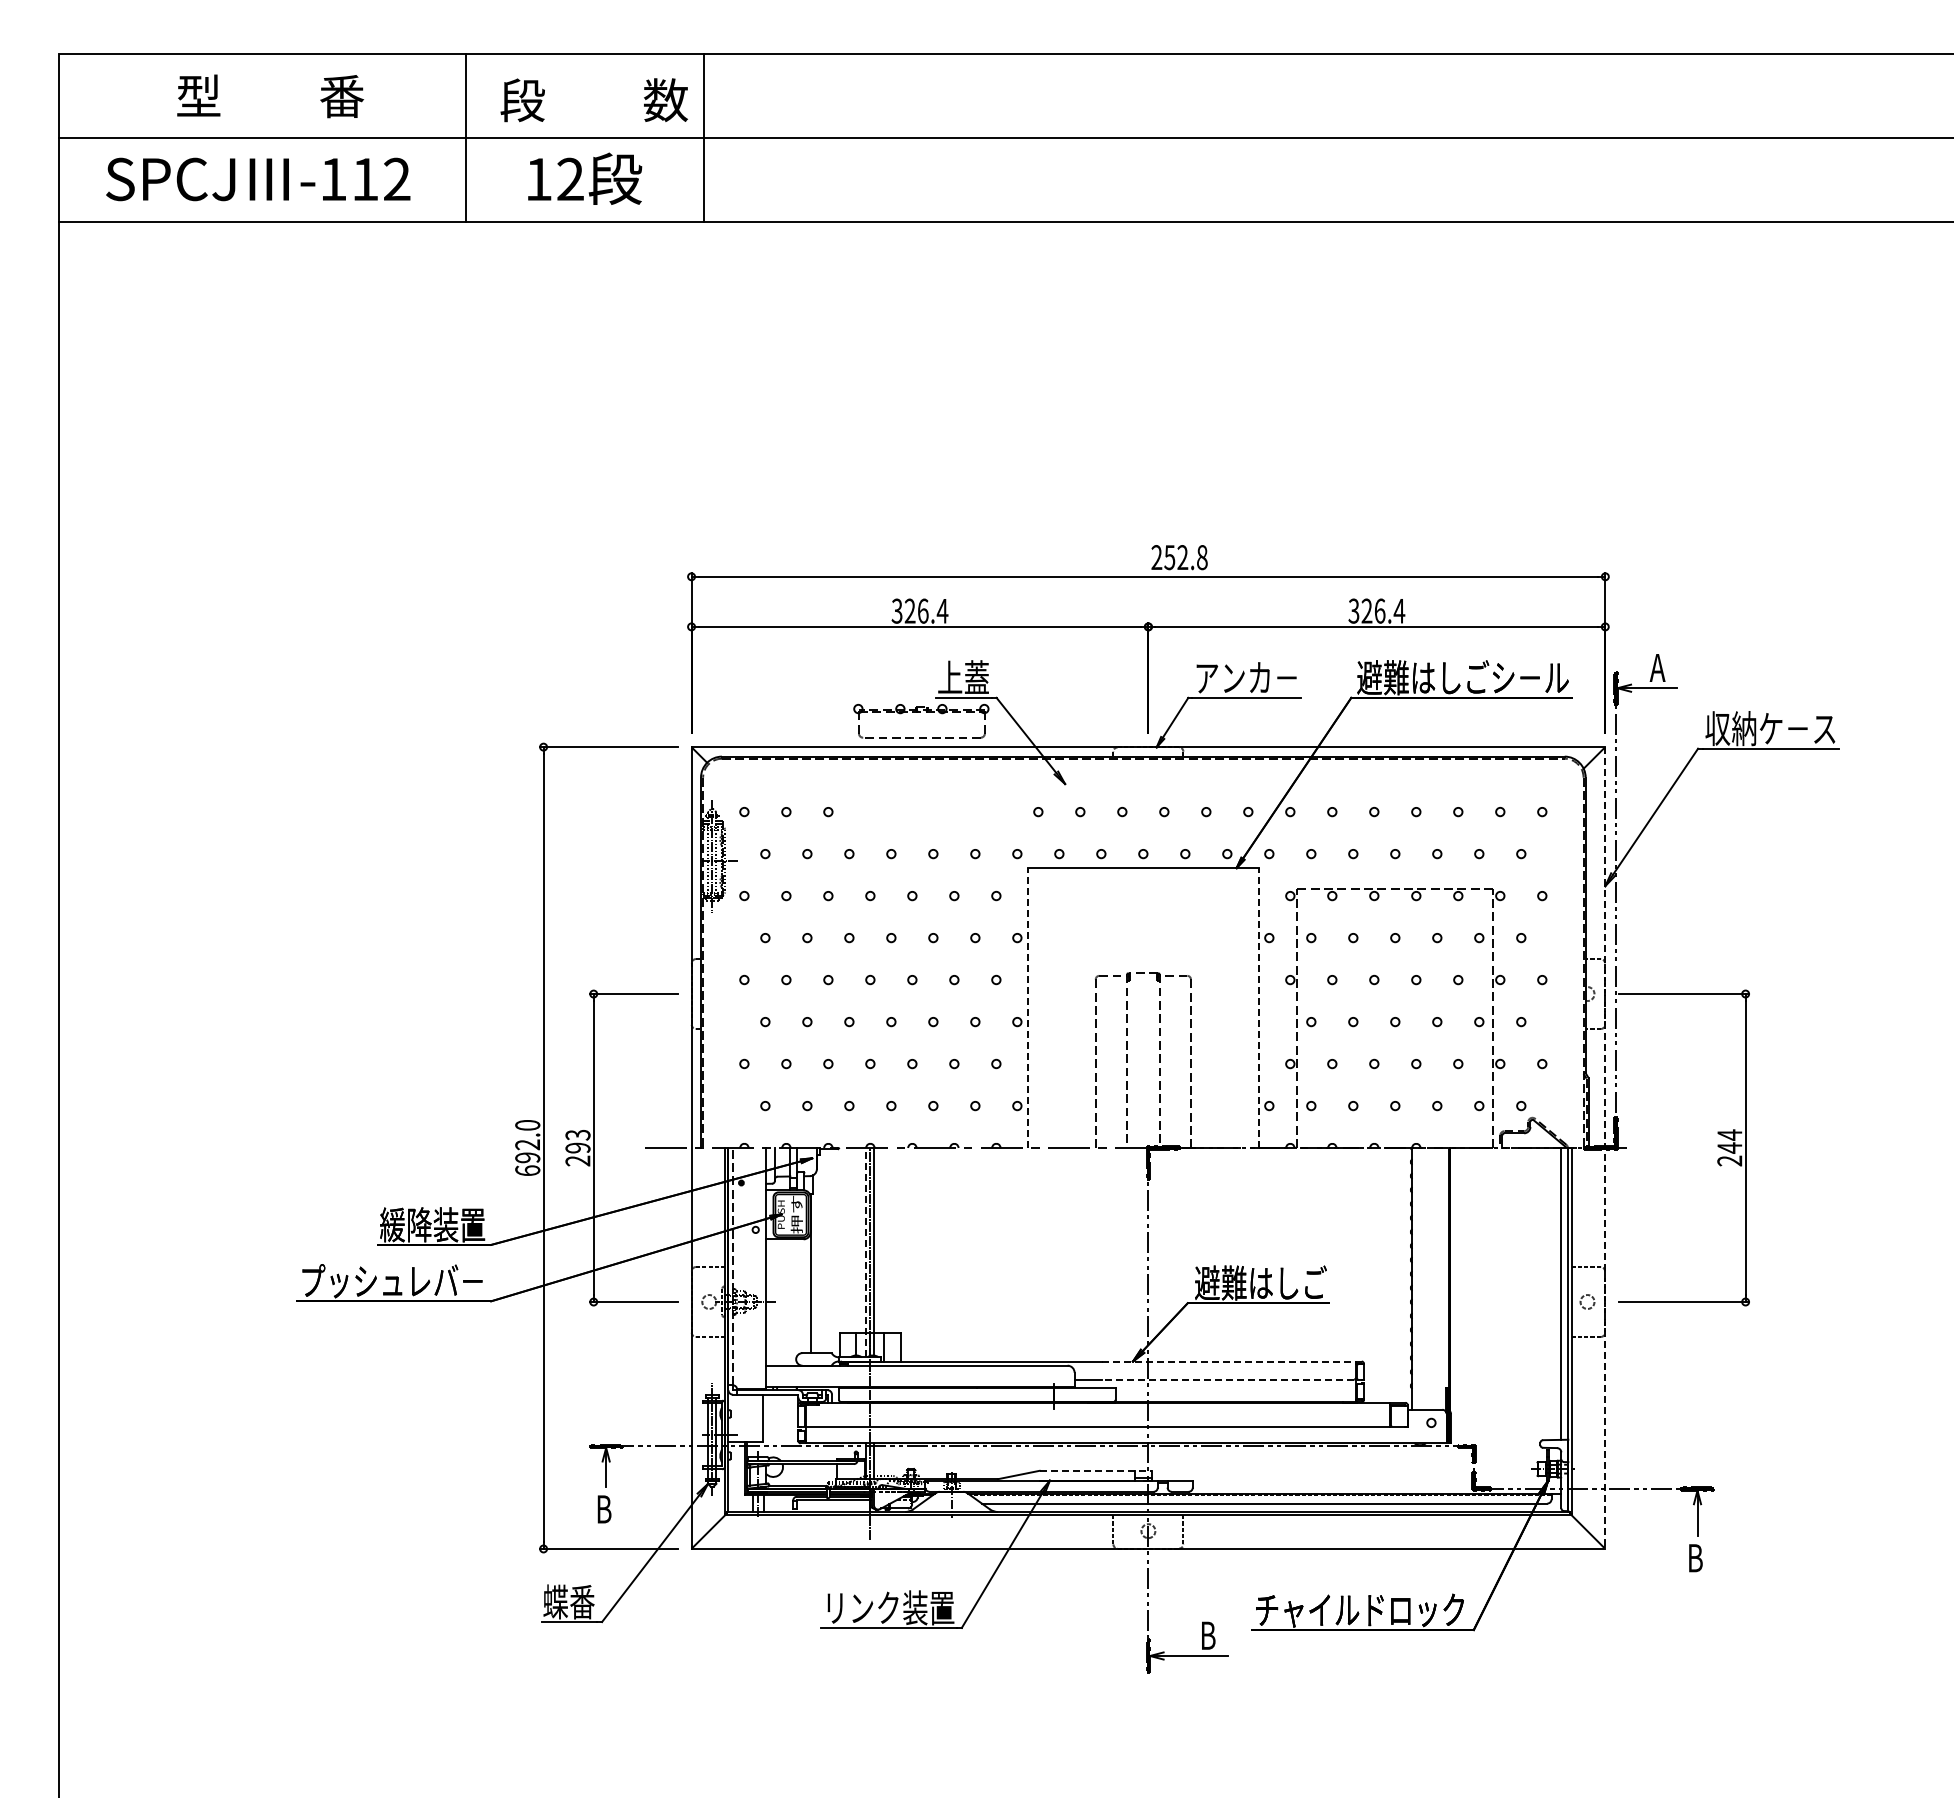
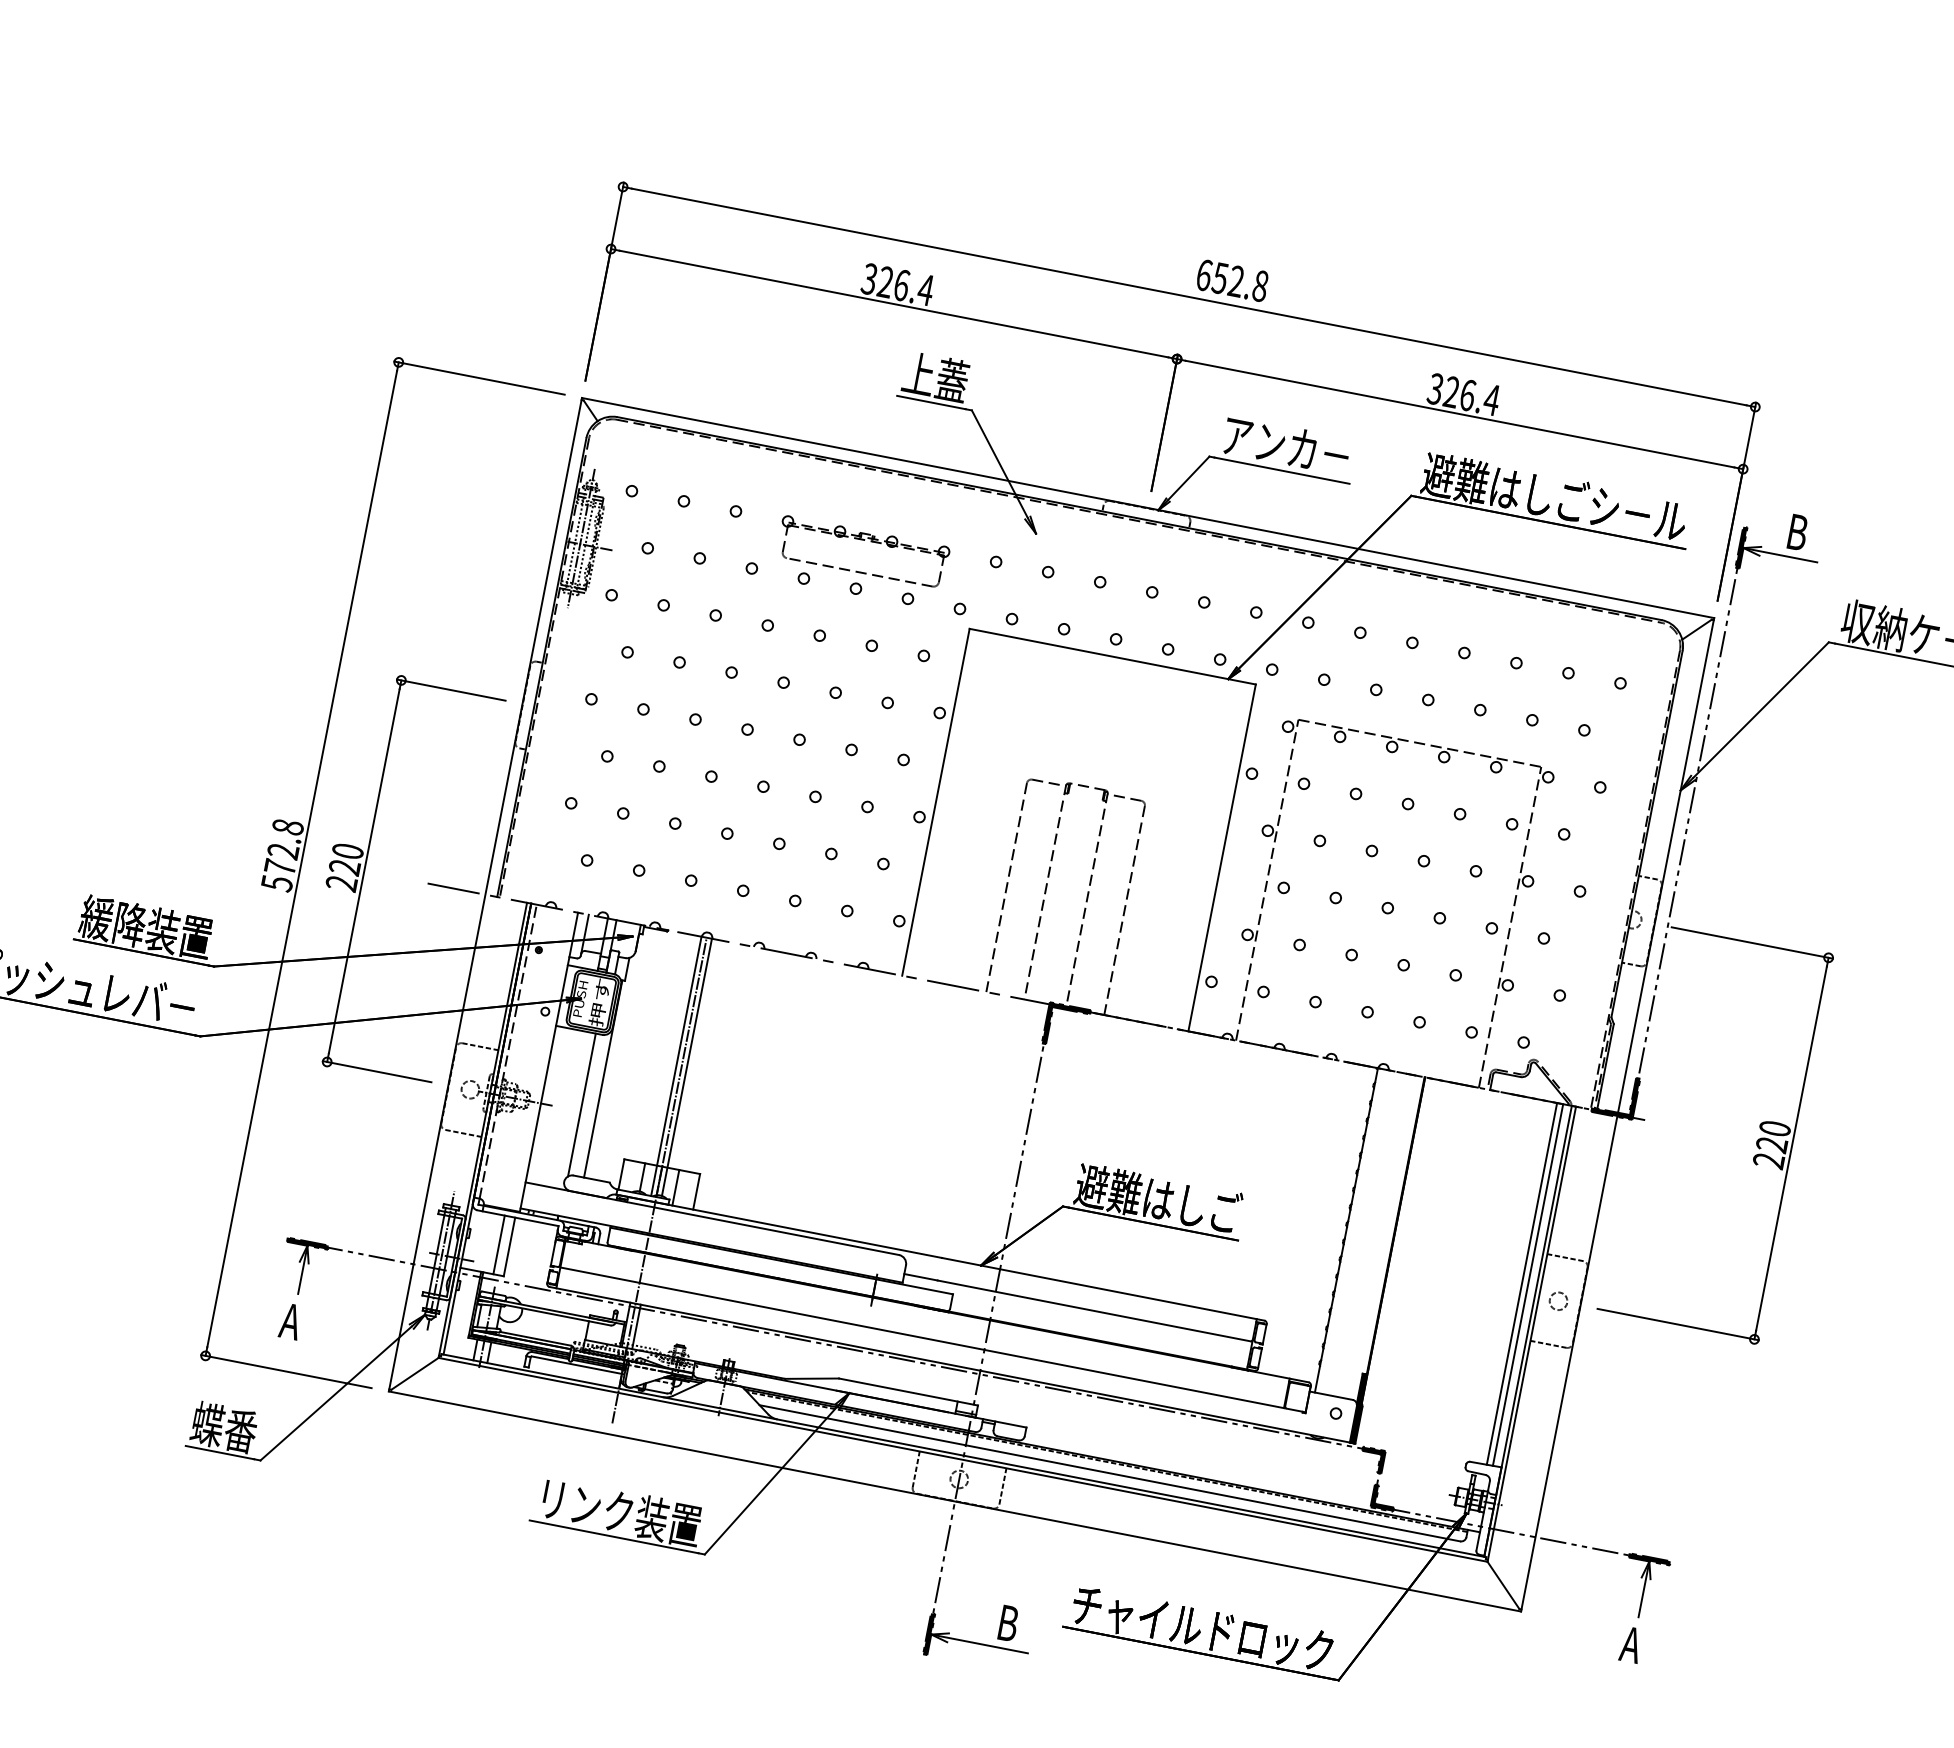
text: (1156, 557) -> (1203, 275), 252.8 -> 652.8
text: (1657, 667) -> (1798, 531), A -> B
part: (920, 712) -> (864, 540), moved
line: (1027, 1008) -> (935, 802), dashed -> solid
line: (1258, 1008) -> (1221, 858), dashed -> solid
text: (577, 1141) -> (345, 859), 293 -> 220
text: (1729, 1141) -> (1773, 1136), 244 -> 220
text: (527, 1148) -> (282, 855), 692.0 -> 572.8
line: (1605, 1148) -> (1617, 1115), dashed -> solid
line: (865, 1252) -> (675, 1066), dashed -> solid
line: (1556, 1293) -> (1522, 1283), added
line: (798, 1296) -> (582, 1104), added
line: (1231, 1361) -> (1103, 1289), dashed -> solid
line: (1227, 1379) -> (1093, 1310), dashed -> solid
line: (755, 1417) -> (499, 1244), added
line: (1096, 1470) -> (909, 1391), dashed -> solid
text: (604, 1509) -> (290, 1321), B -> A
text: (1695, 1558) -> (1630, 1645), B -> A

